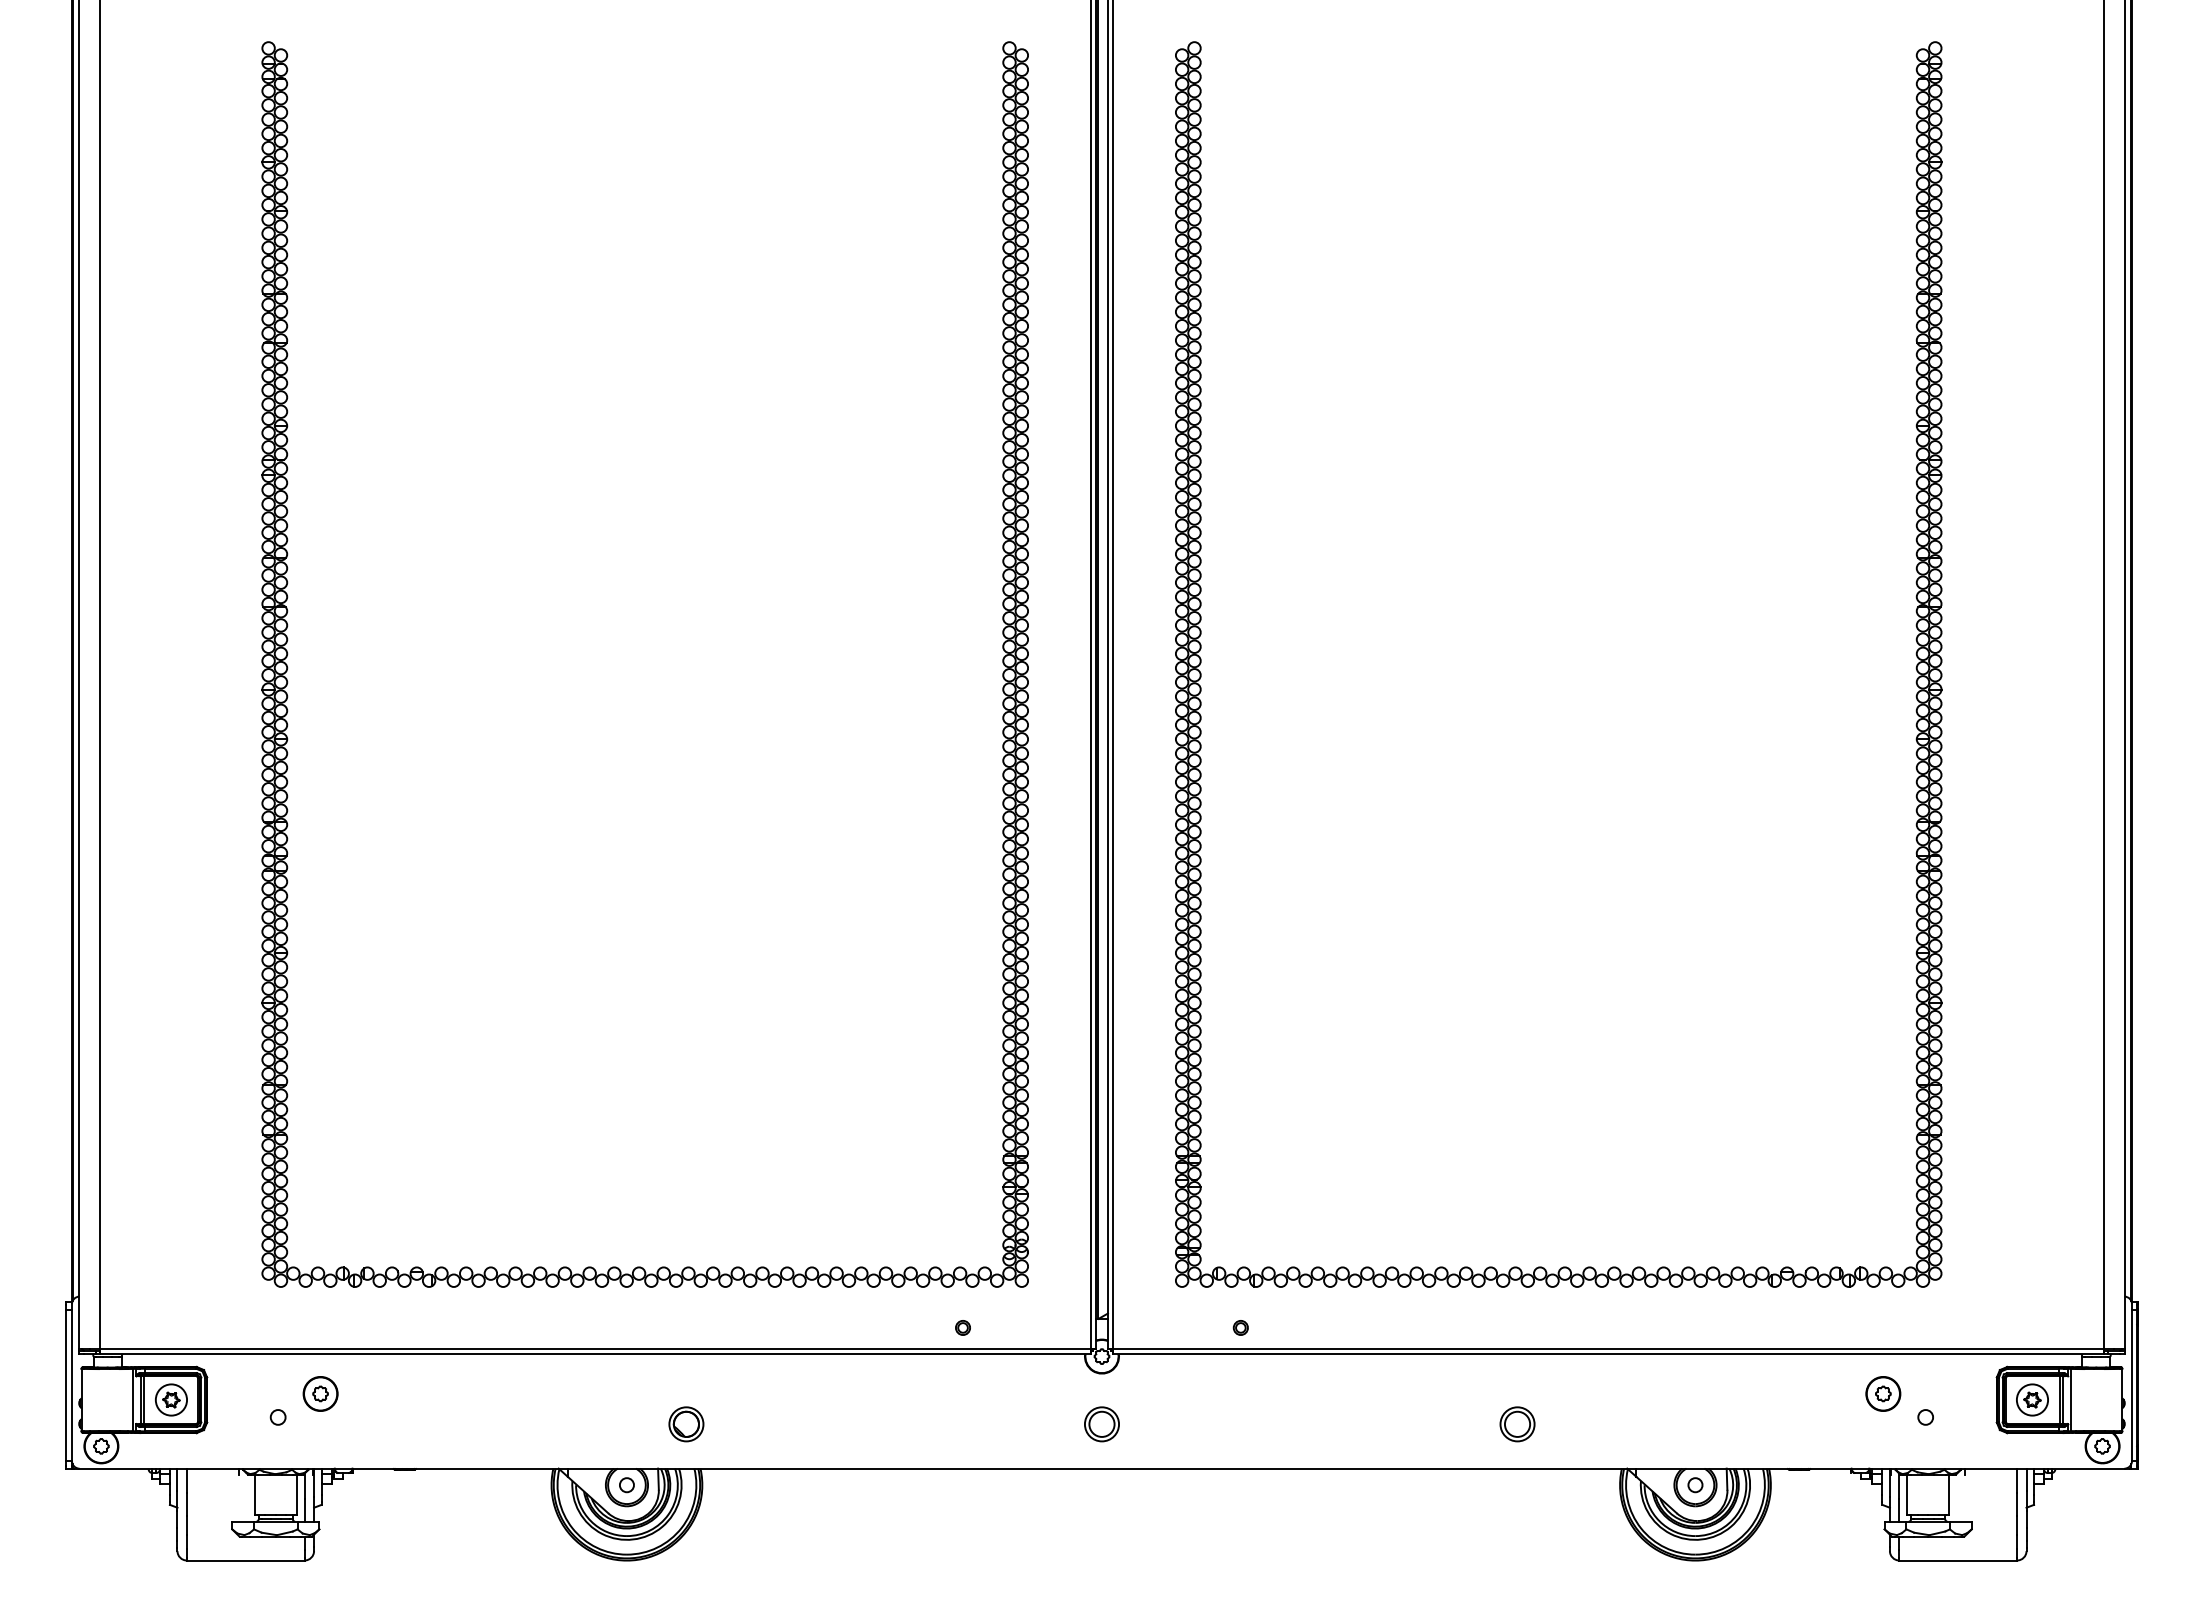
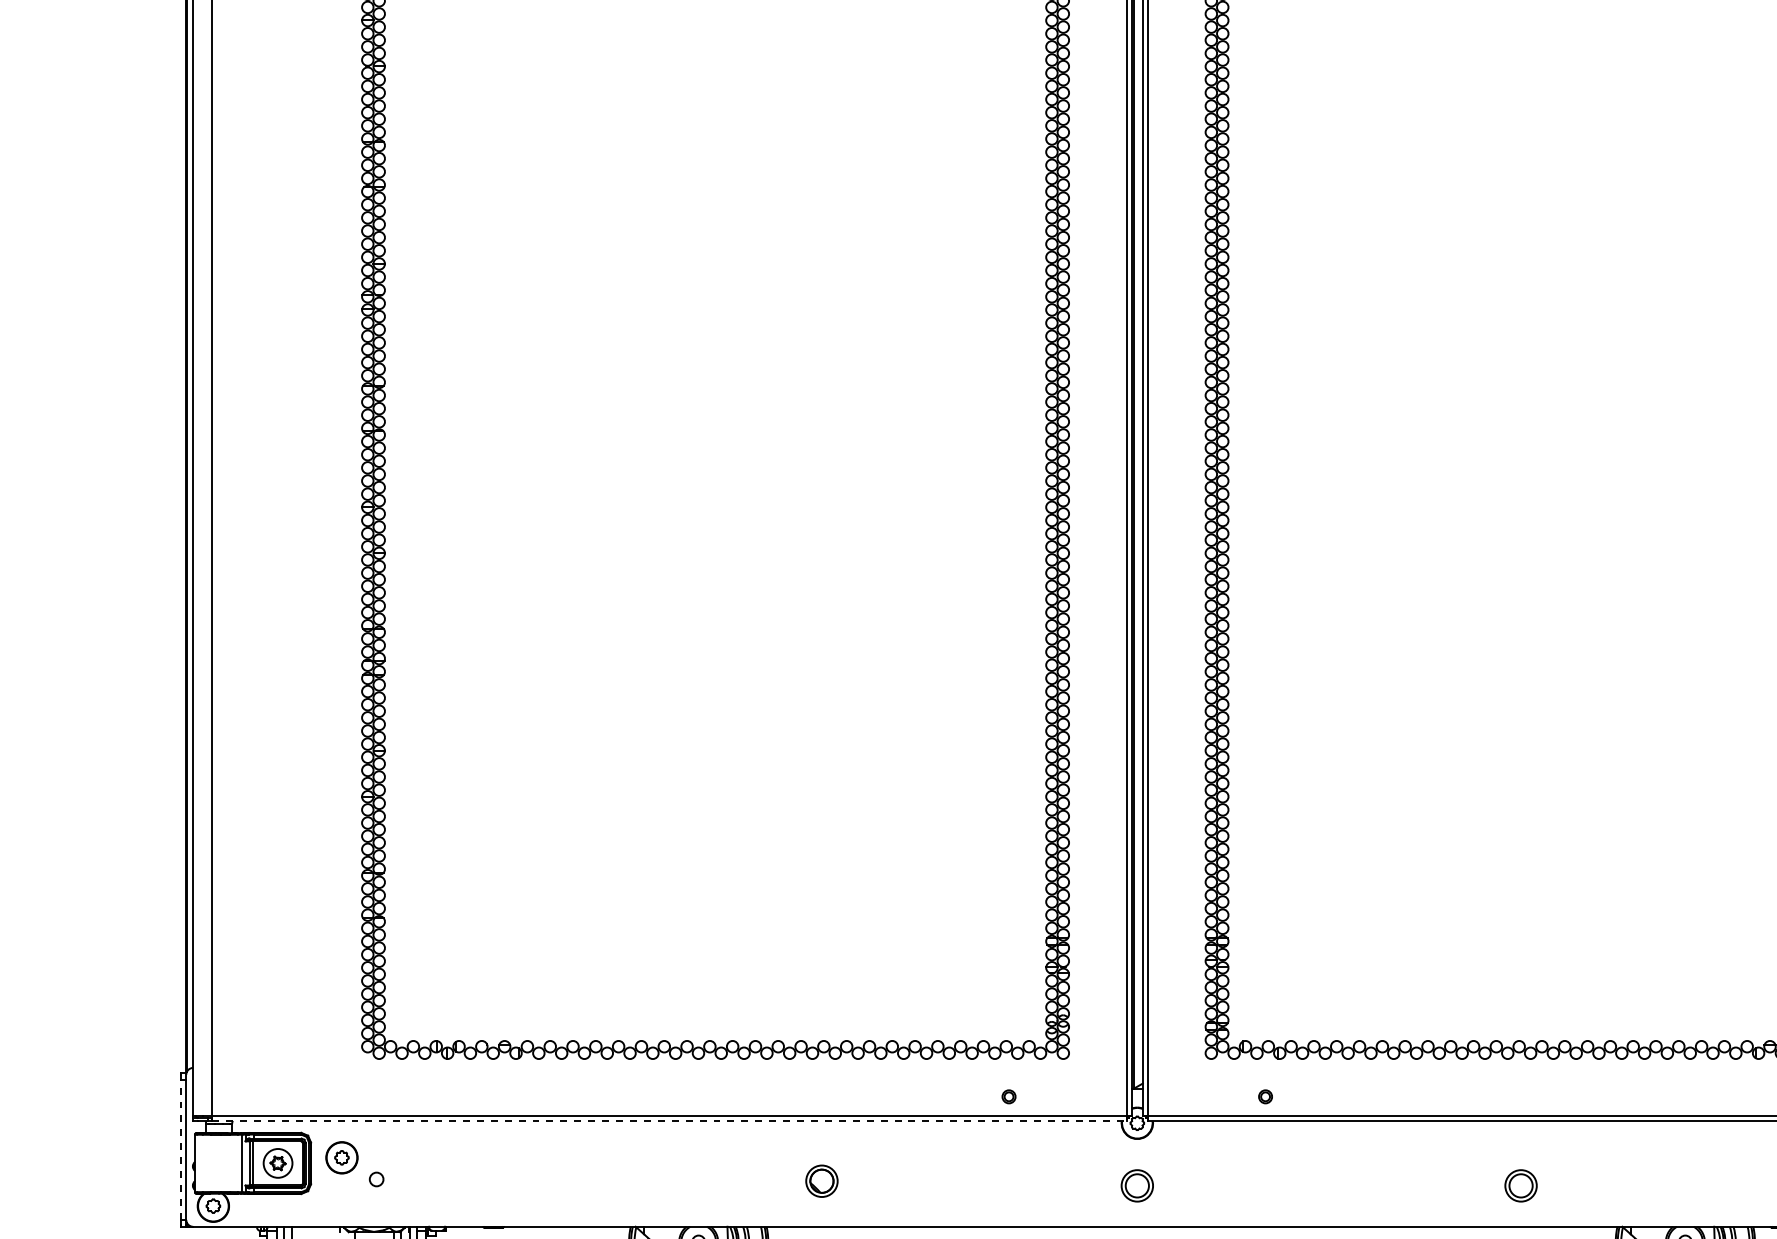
line: (595, 1354) -> (669, 1121), solid -> dashed
line: (66, 1385) -> (181, 1150), solid -> dashed
part: (320, 1393) -> (341, 1157), moved
part: (686, 1424) -> (822, 1181), moved

